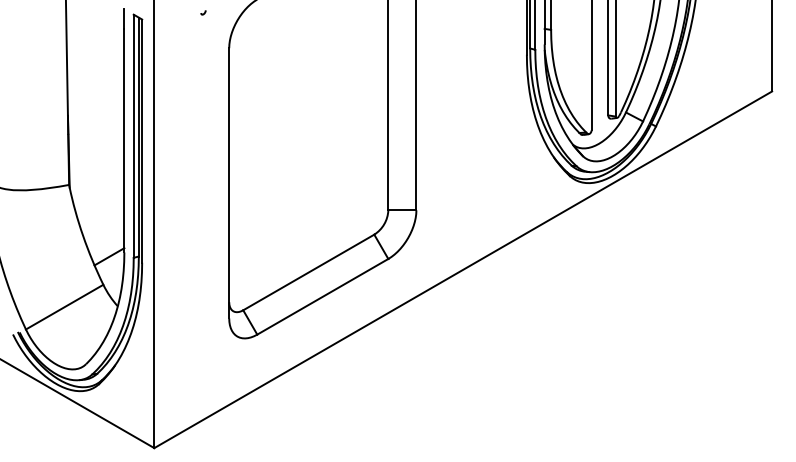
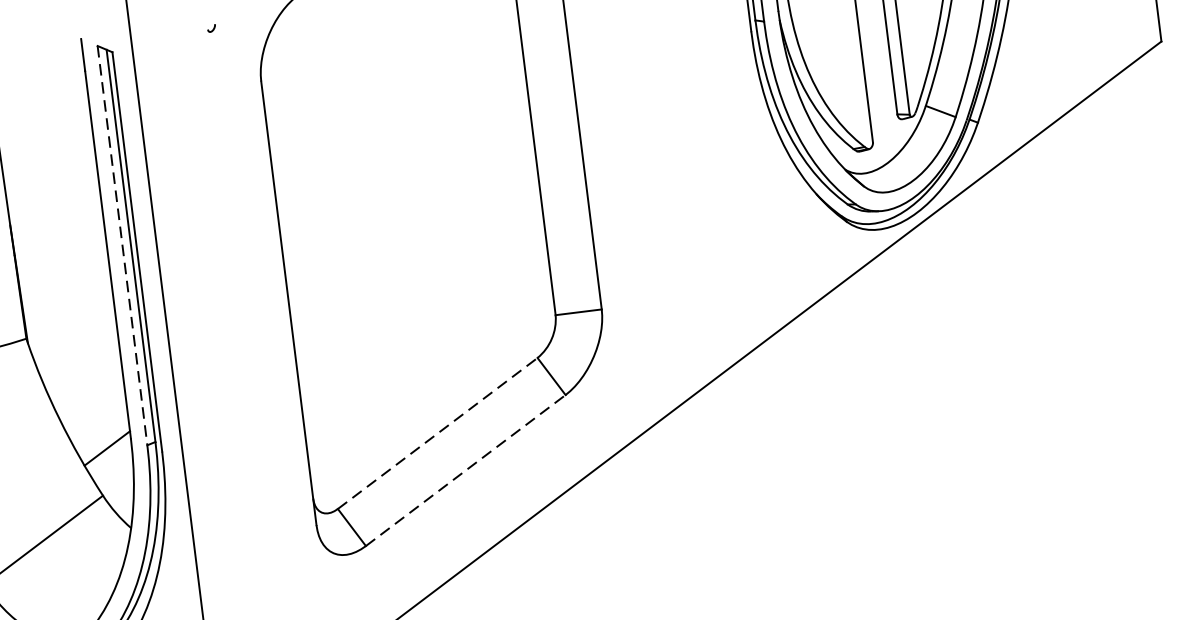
line: (133, 136) -> (122, 246), solid -> dashed
line: (308, 272) -> (437, 433), solid -> dashed
line: (322, 296) -> (465, 470), solid -> dashed

